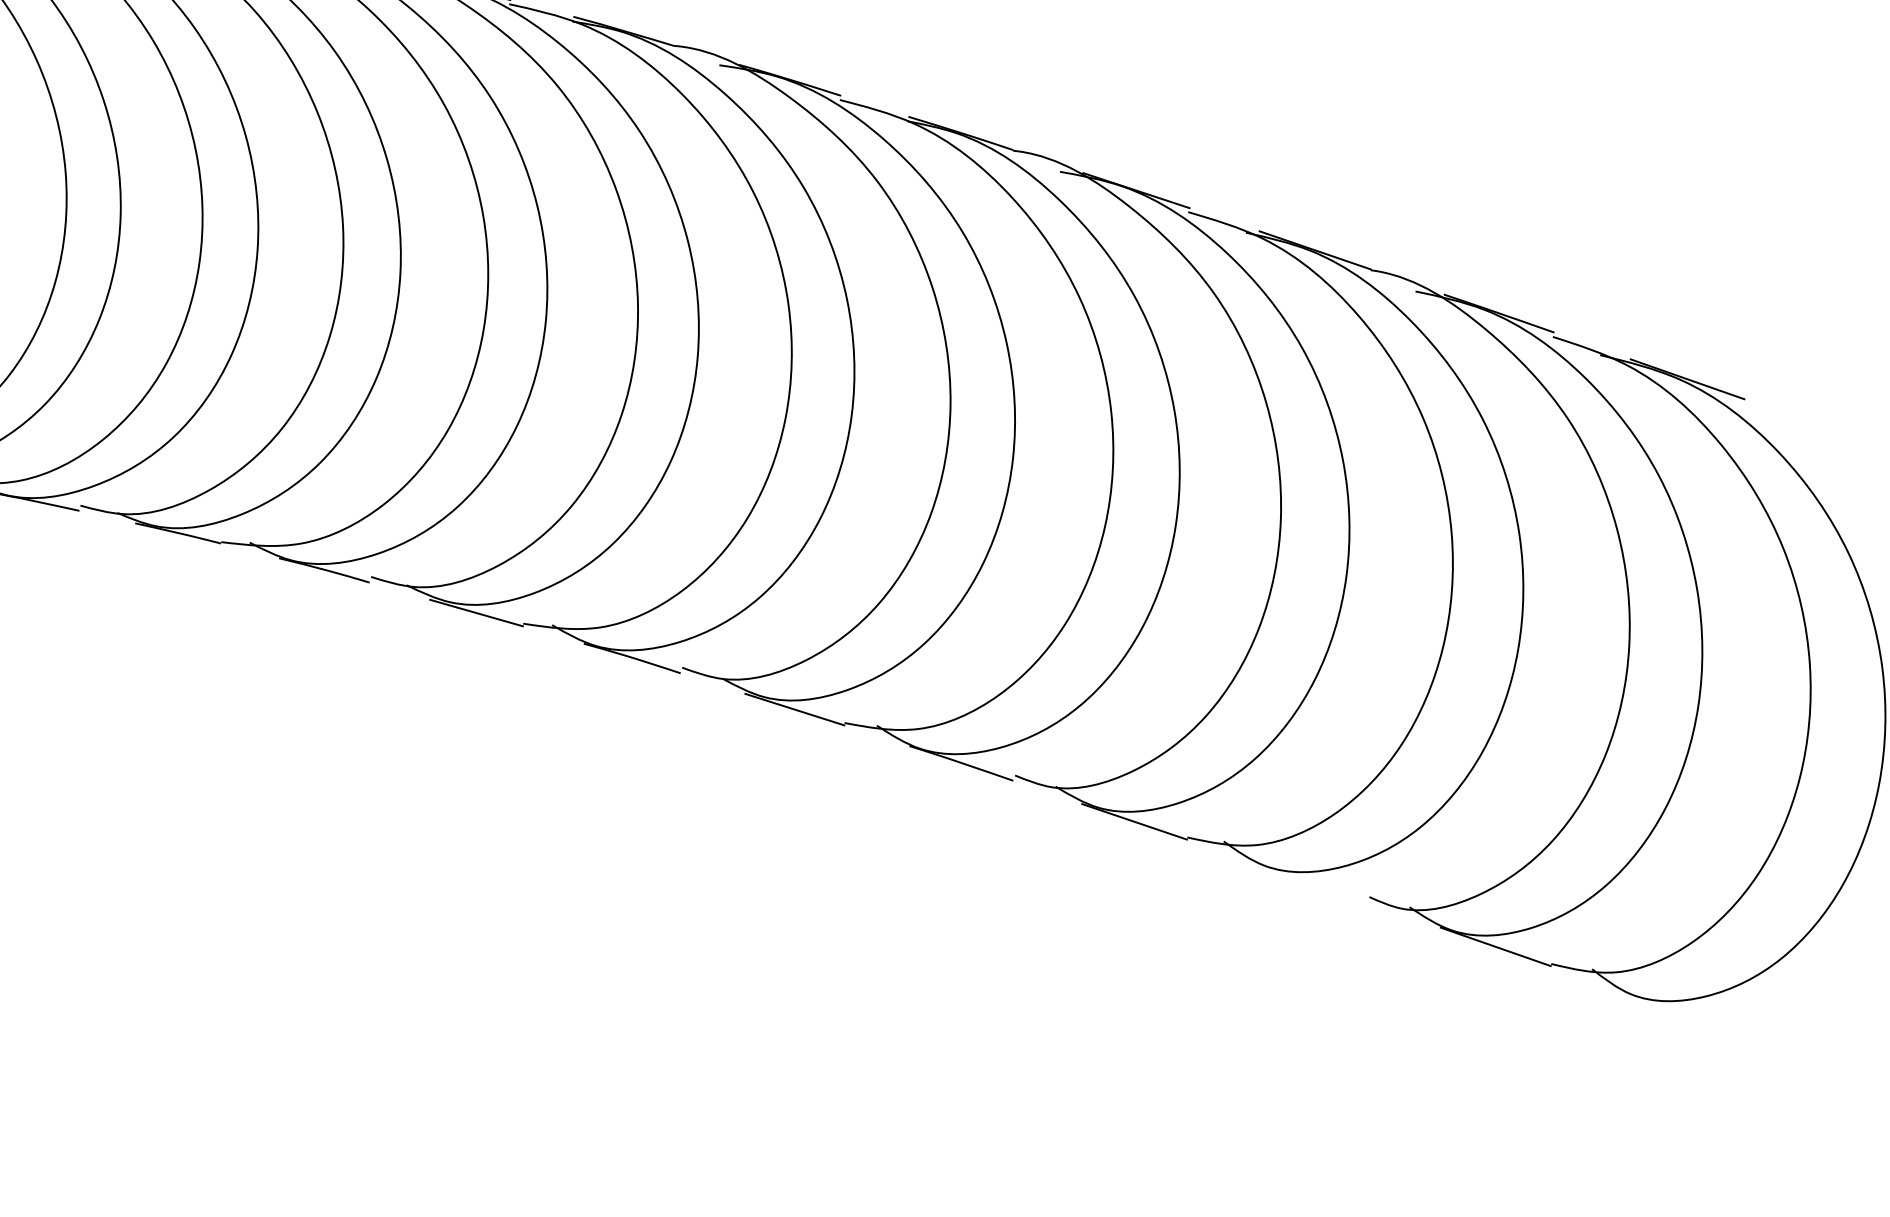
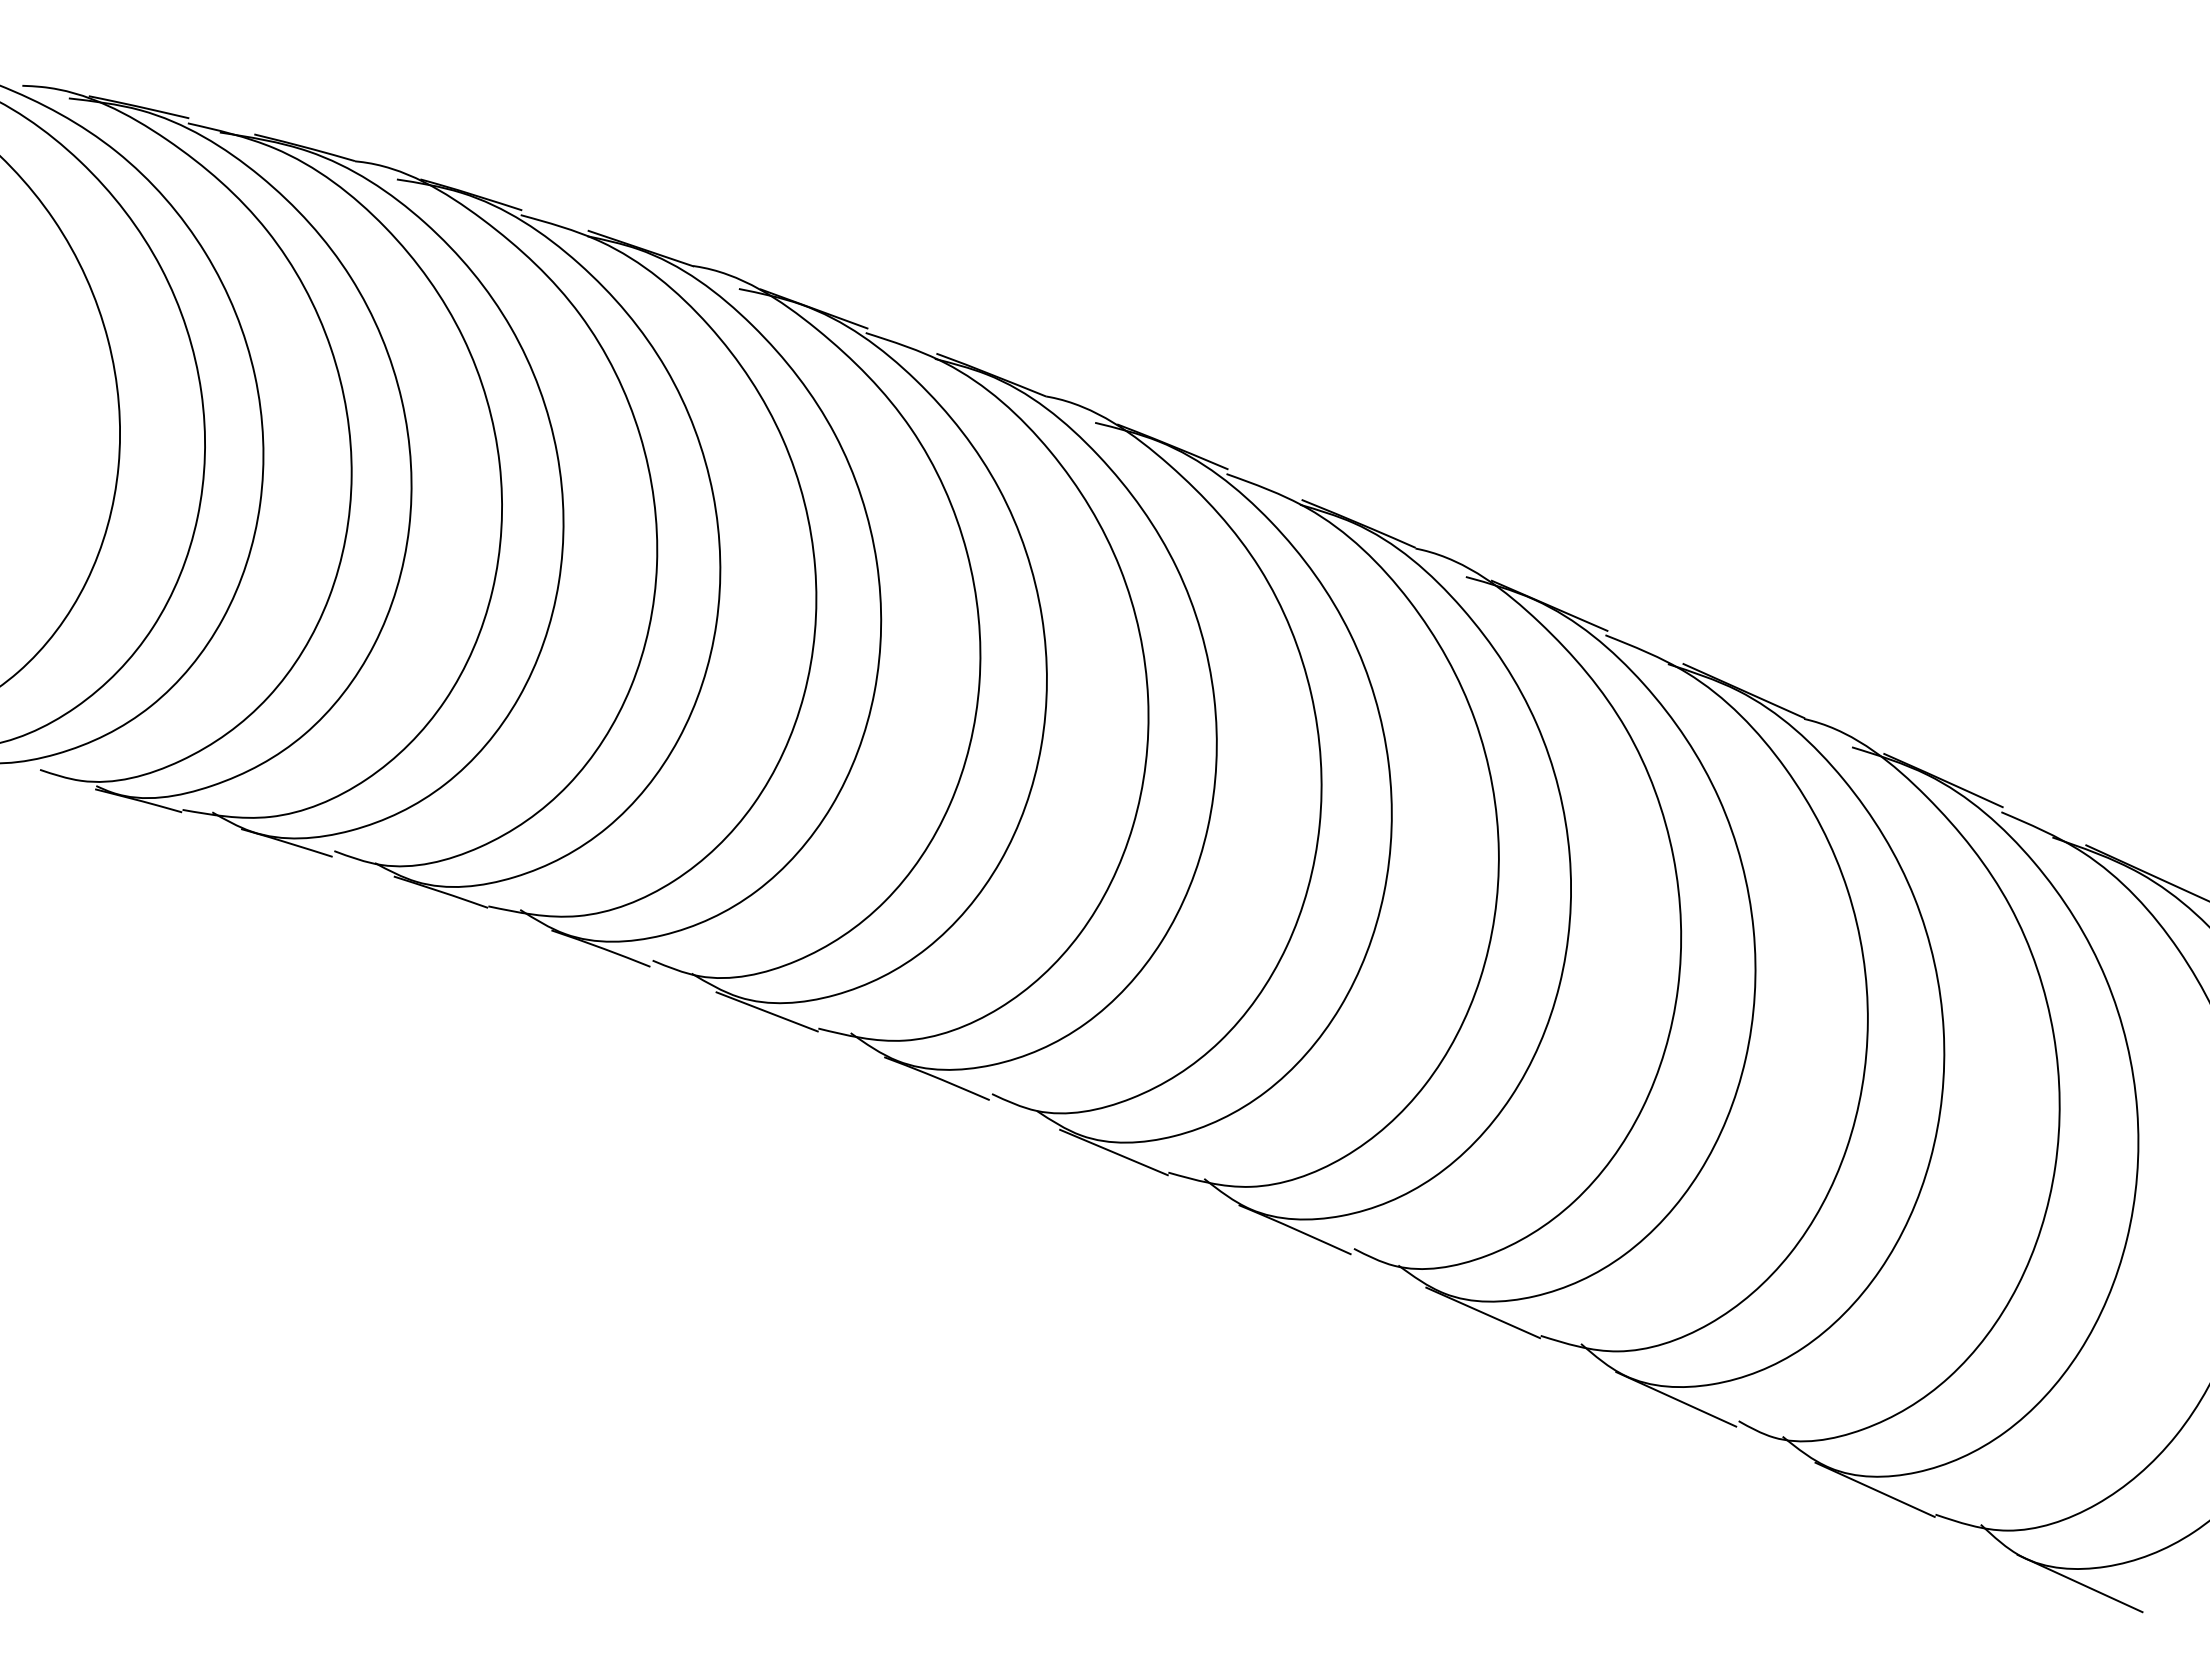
line: (1312, 882) -> (1676, 1399), added
line: (1684, 1013) -> (2079, 1583), added

